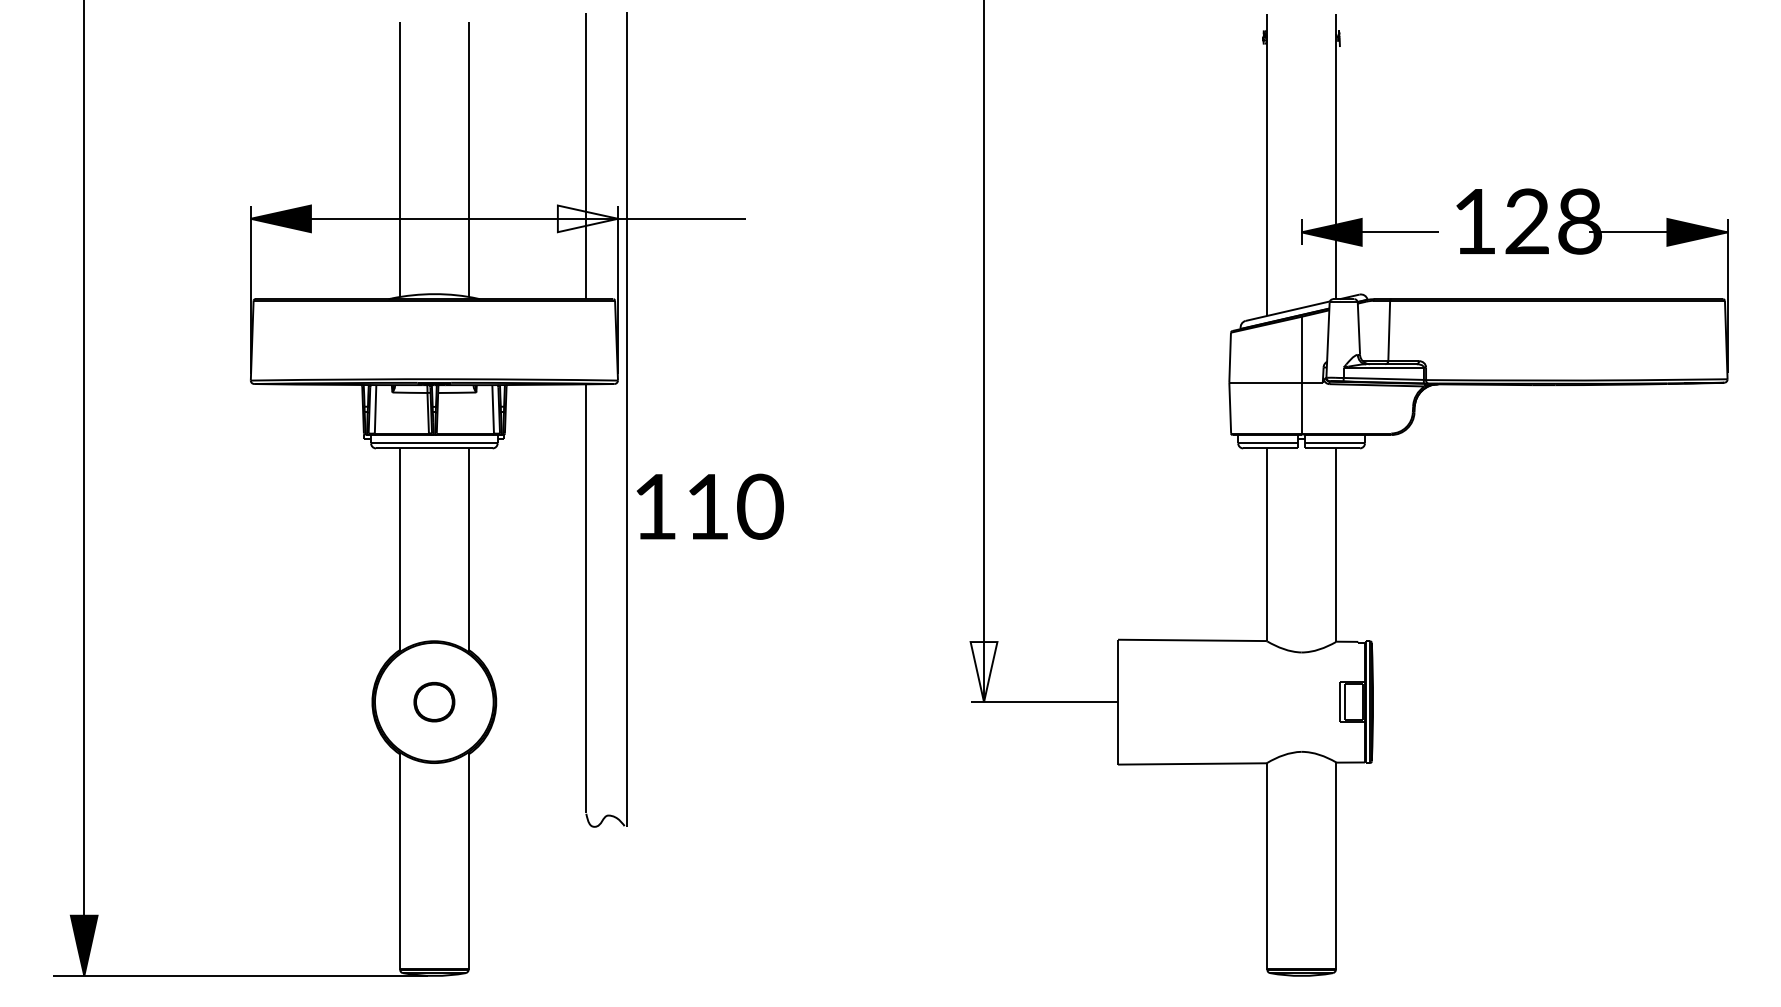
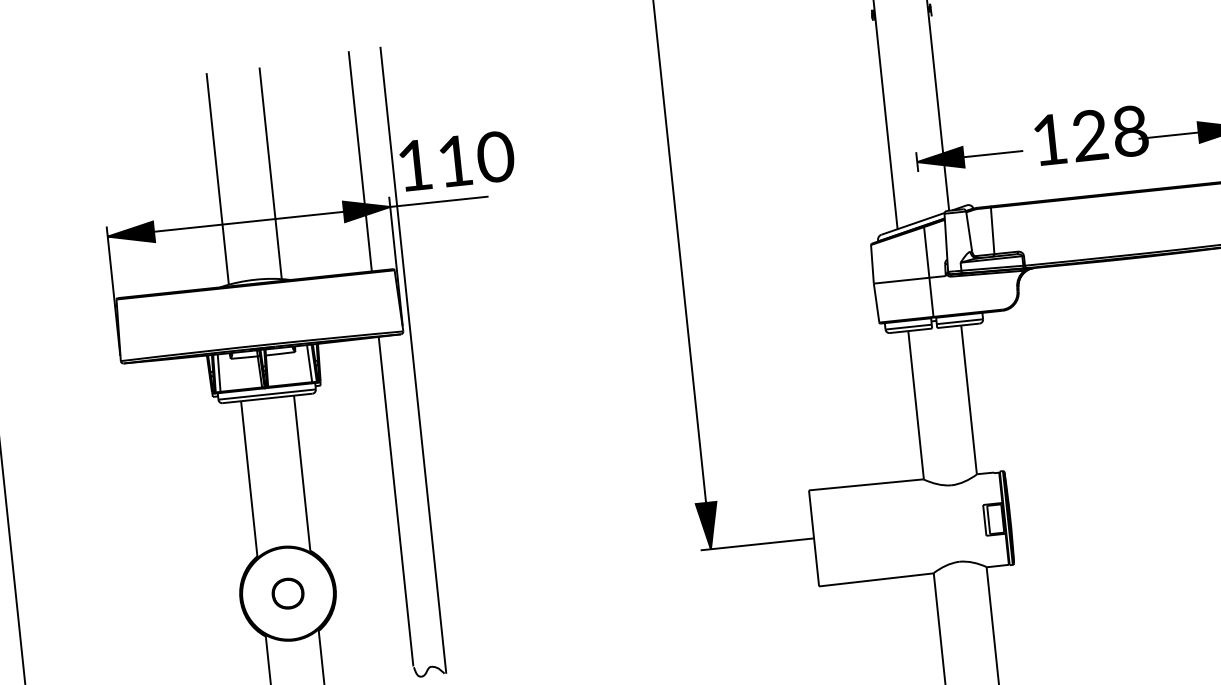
fill: (587, 218) -> (366, 209), added
text: (710, 506) -> (457, 160), moved
fill: (983, 672) -> (708, 526), added

